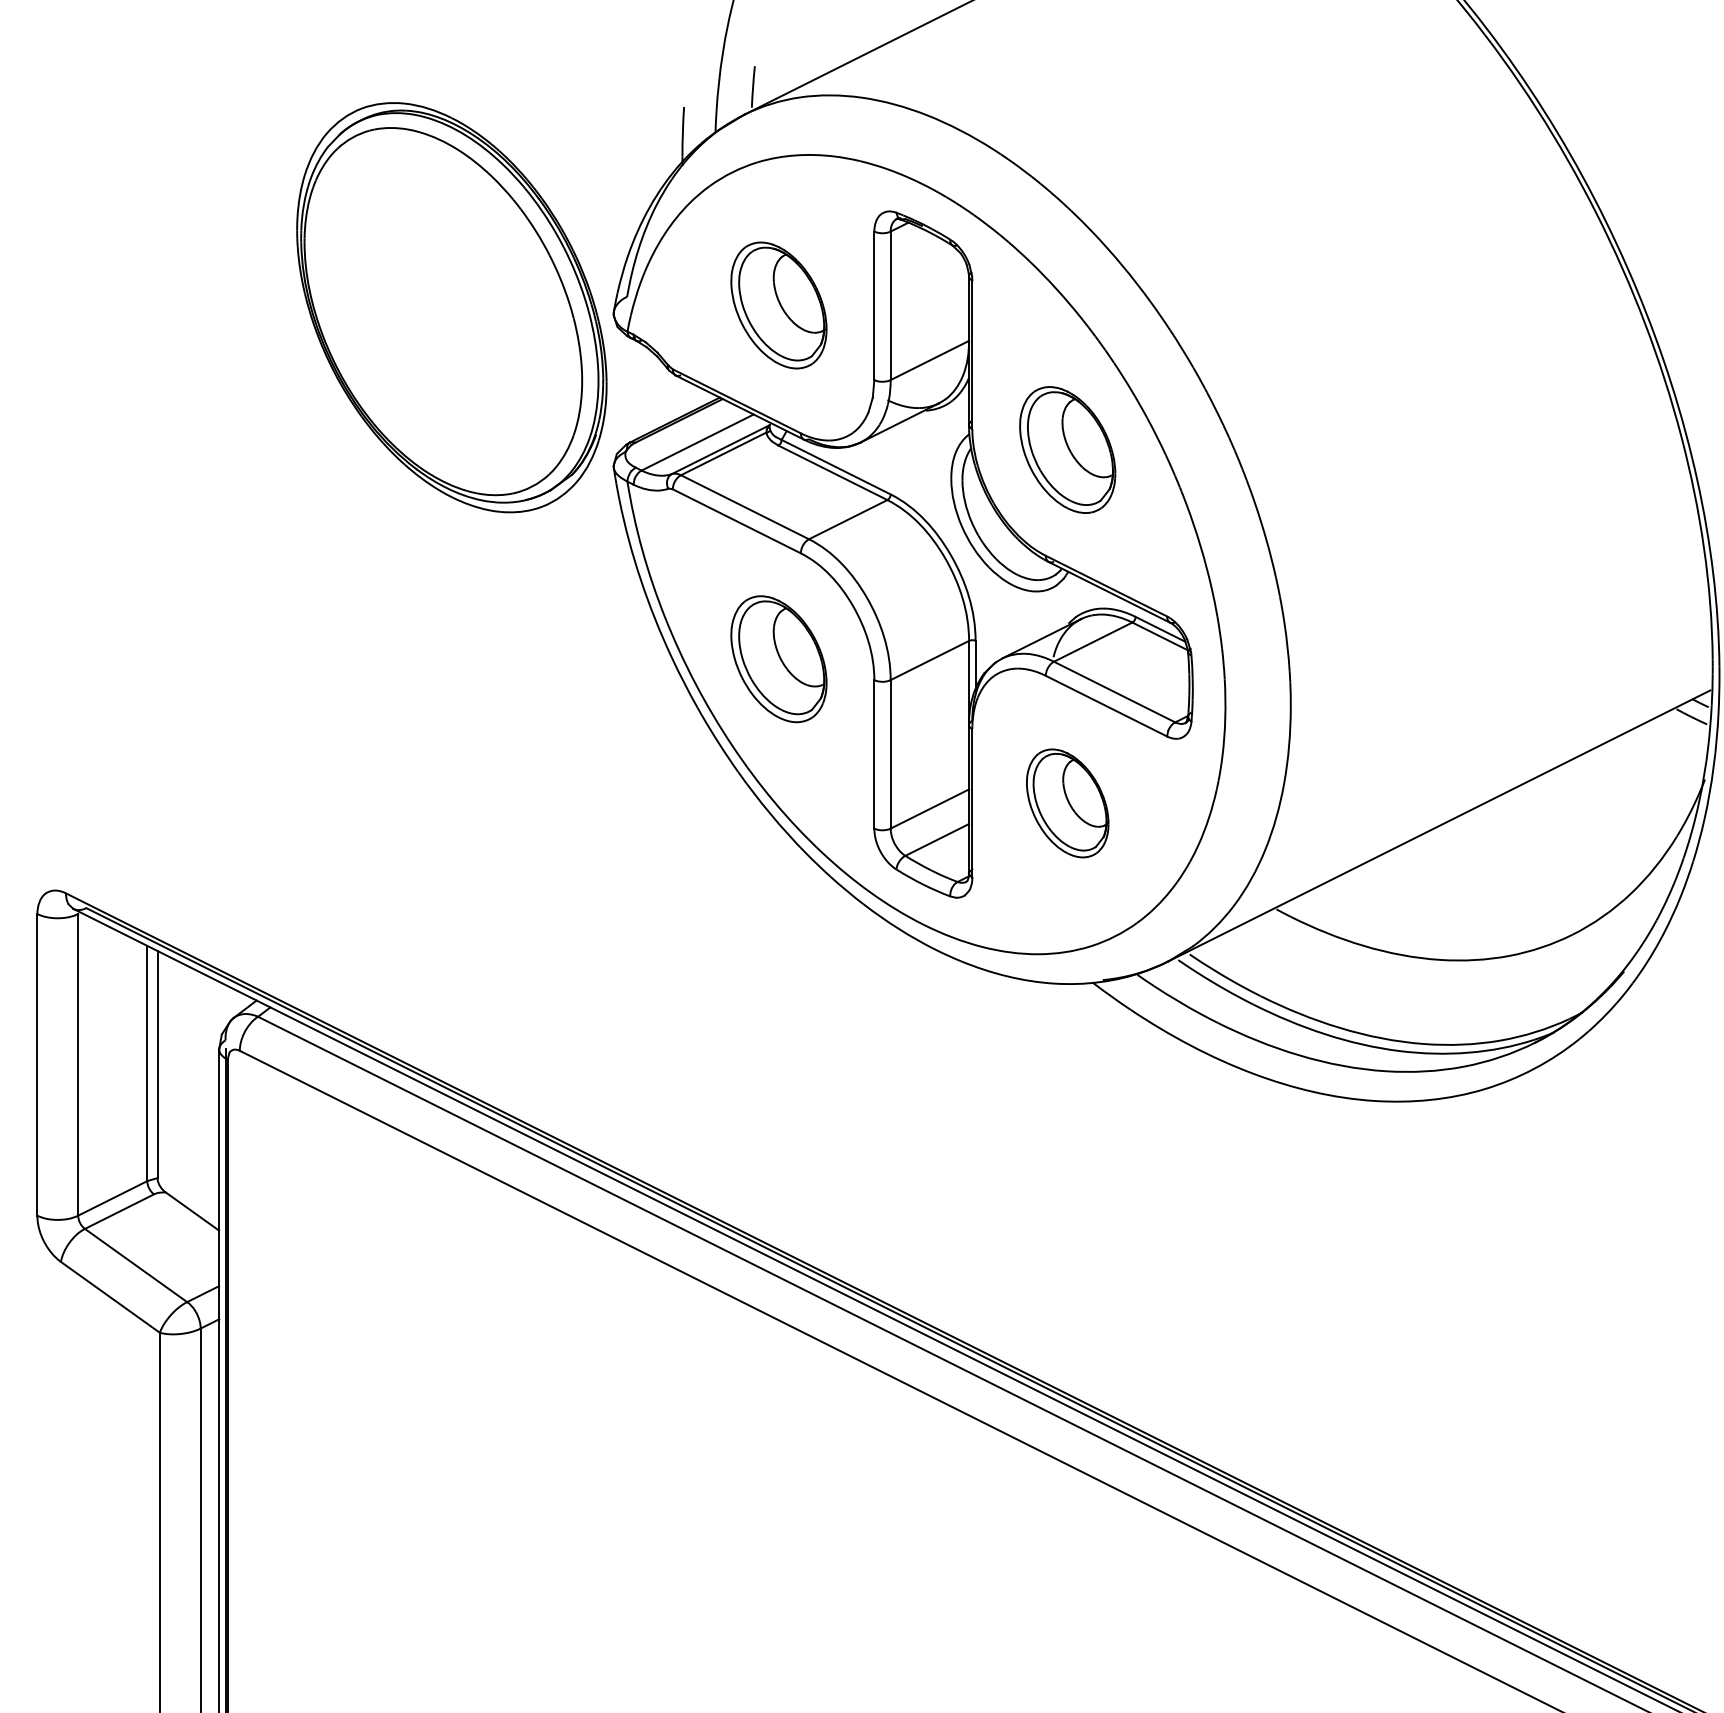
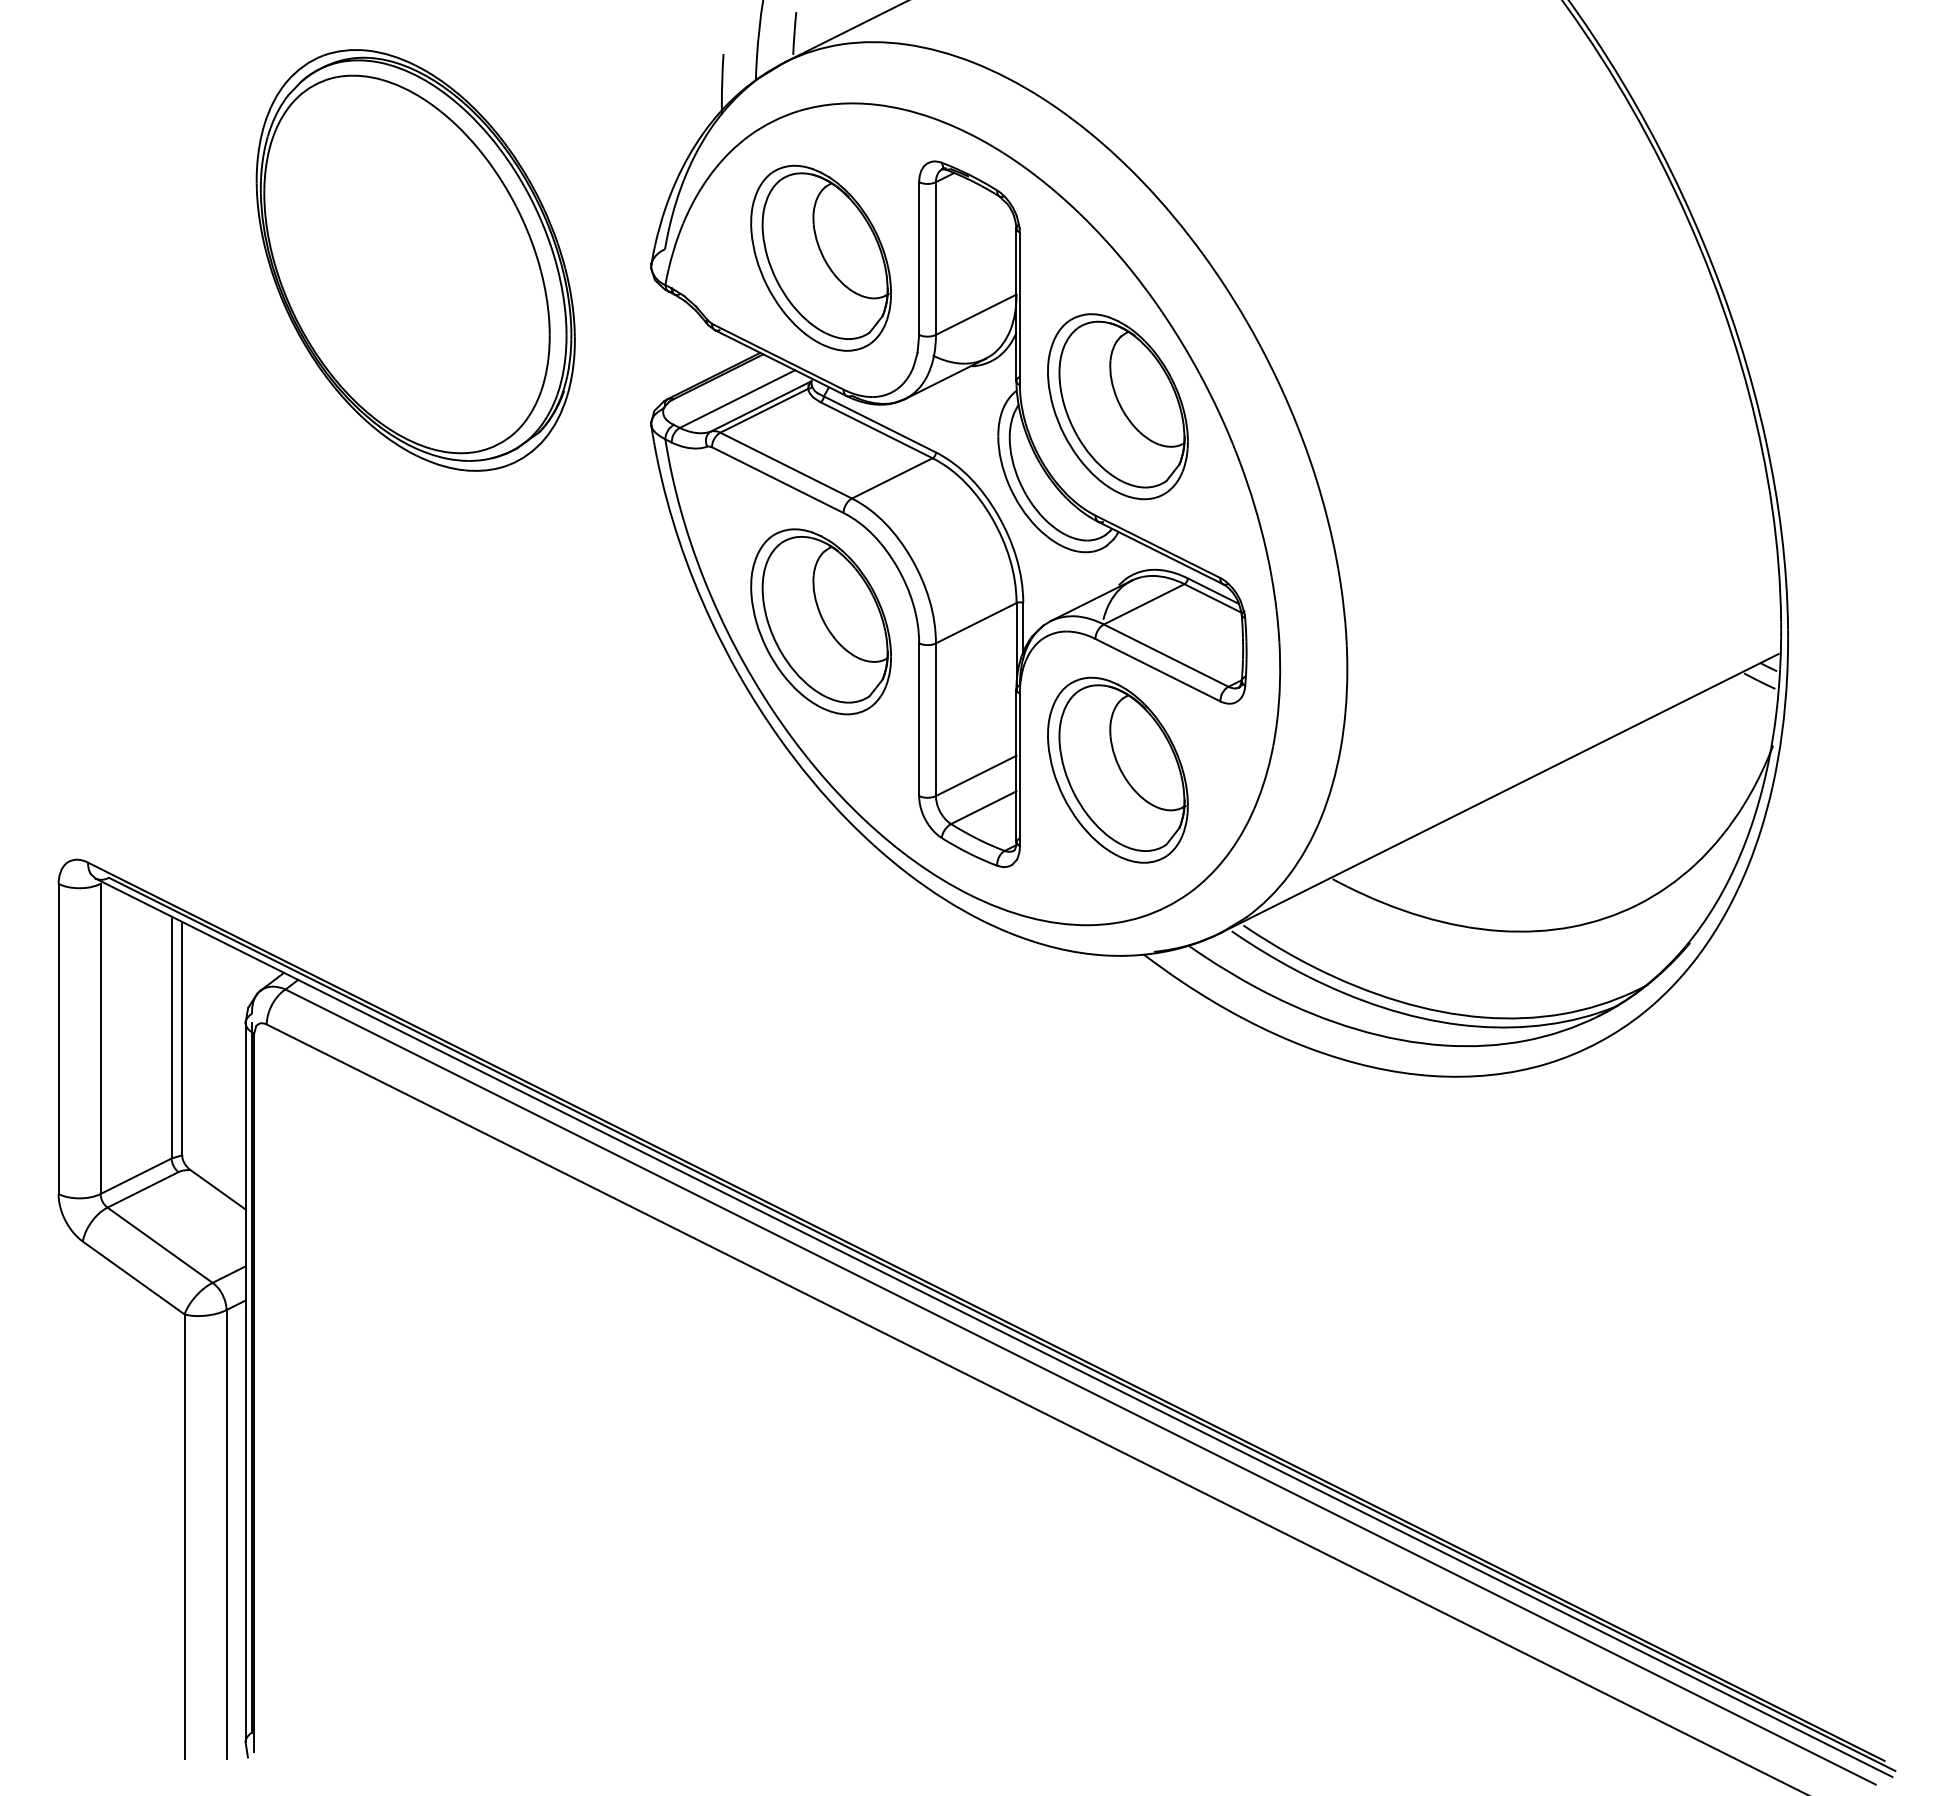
part: (778, 304) -> (820, 257), size x1.43
part: (451, 307) -> (415, 260), moved
part: (1067, 449) -> (1117, 406), size x1.43
part: (778, 658) -> (820, 621), size x1.43
part: (1067, 802) -> (1117, 769), size x1.67

